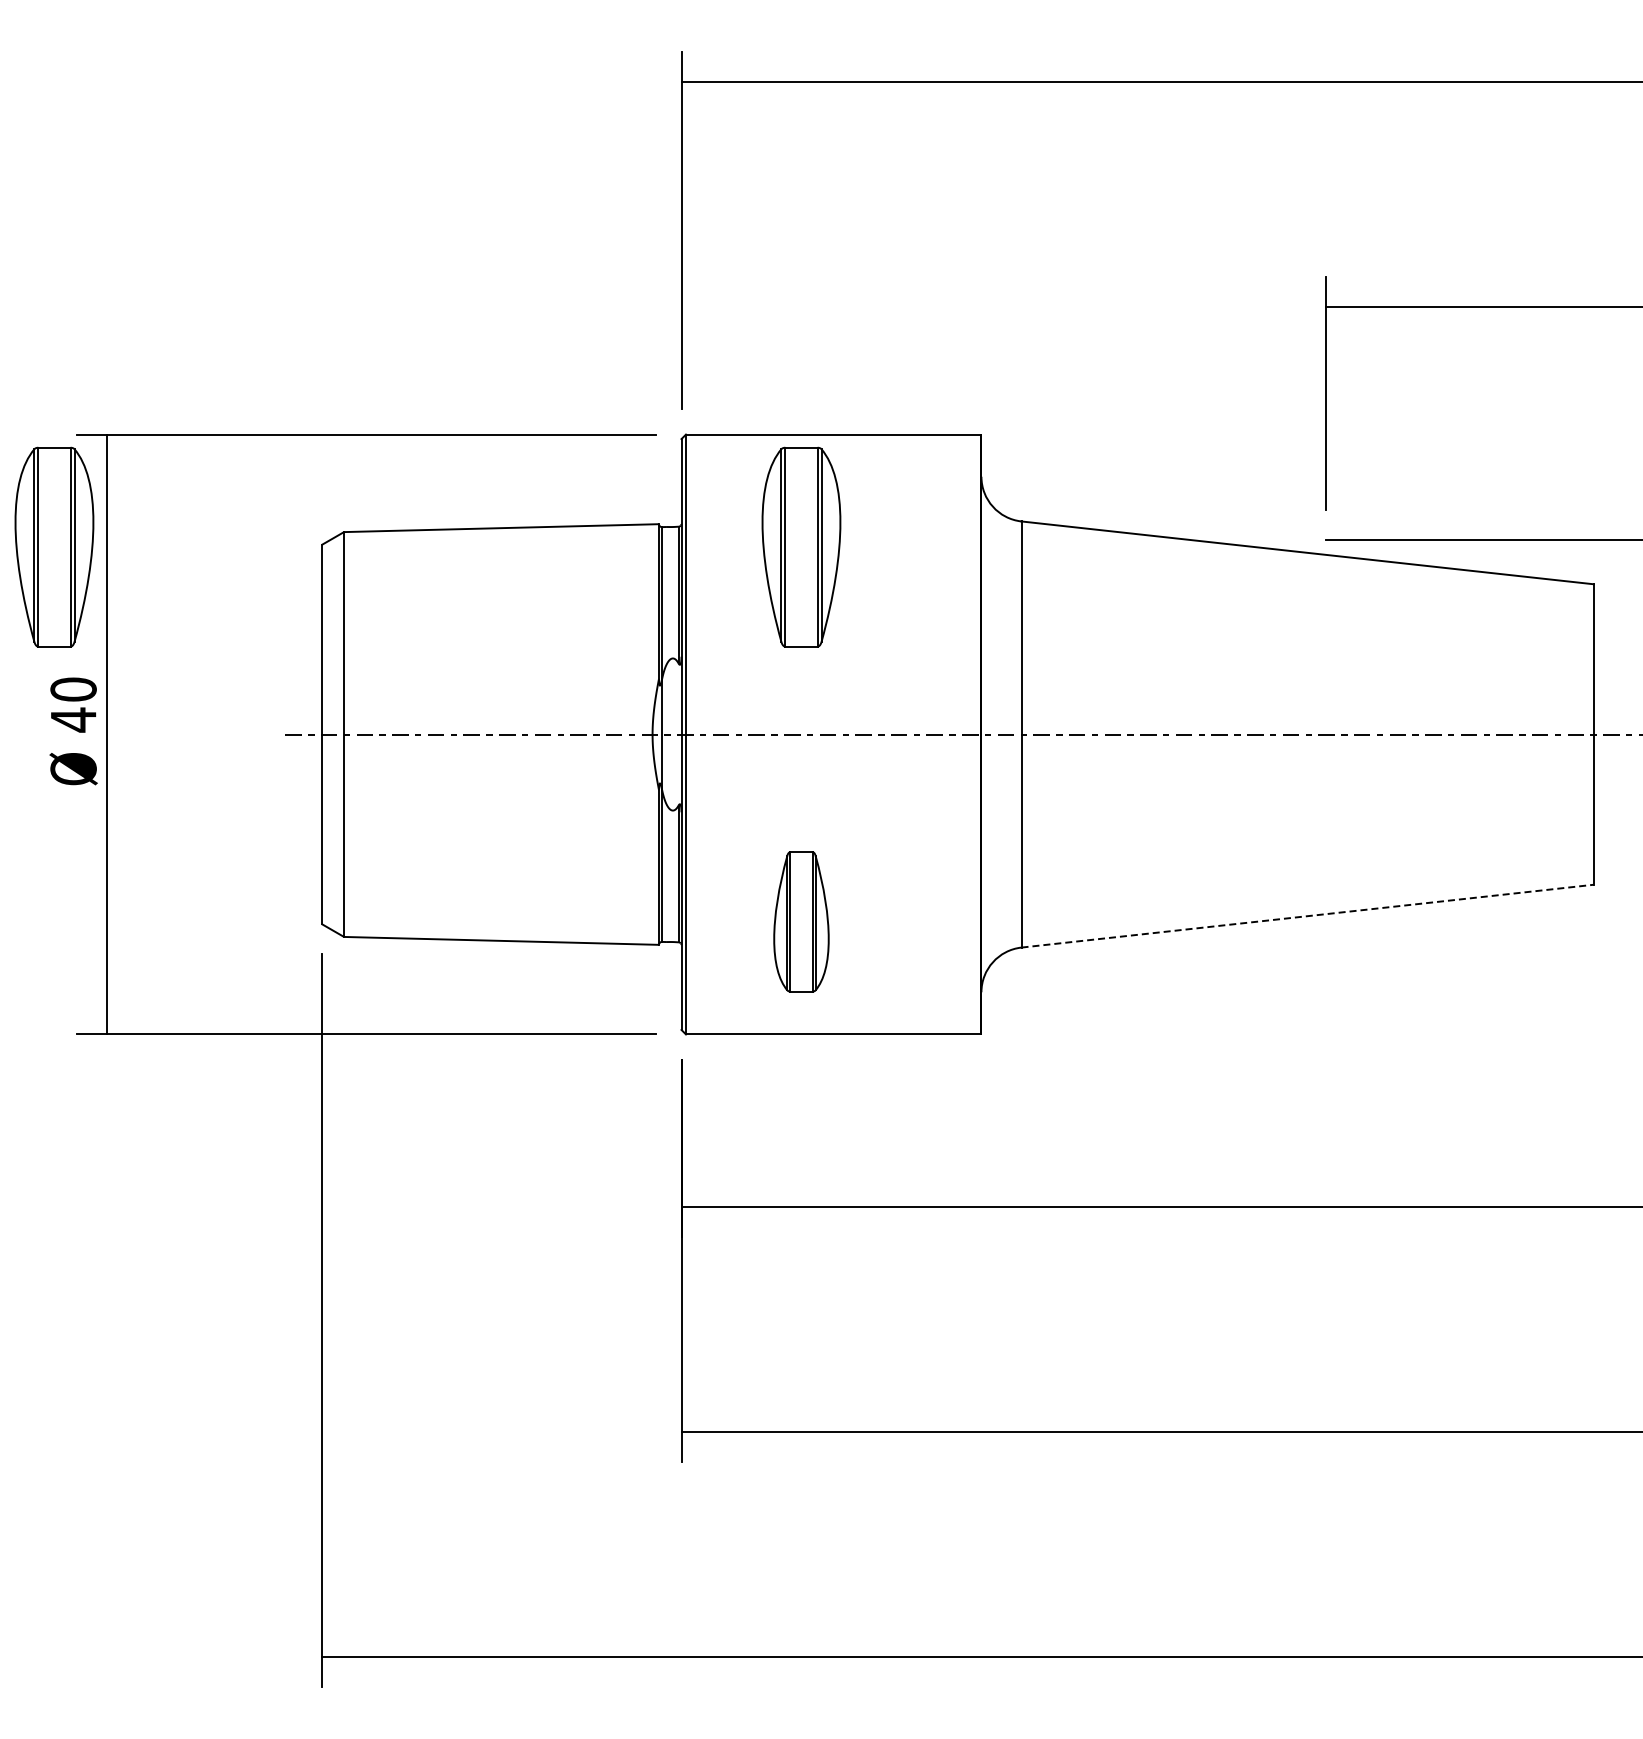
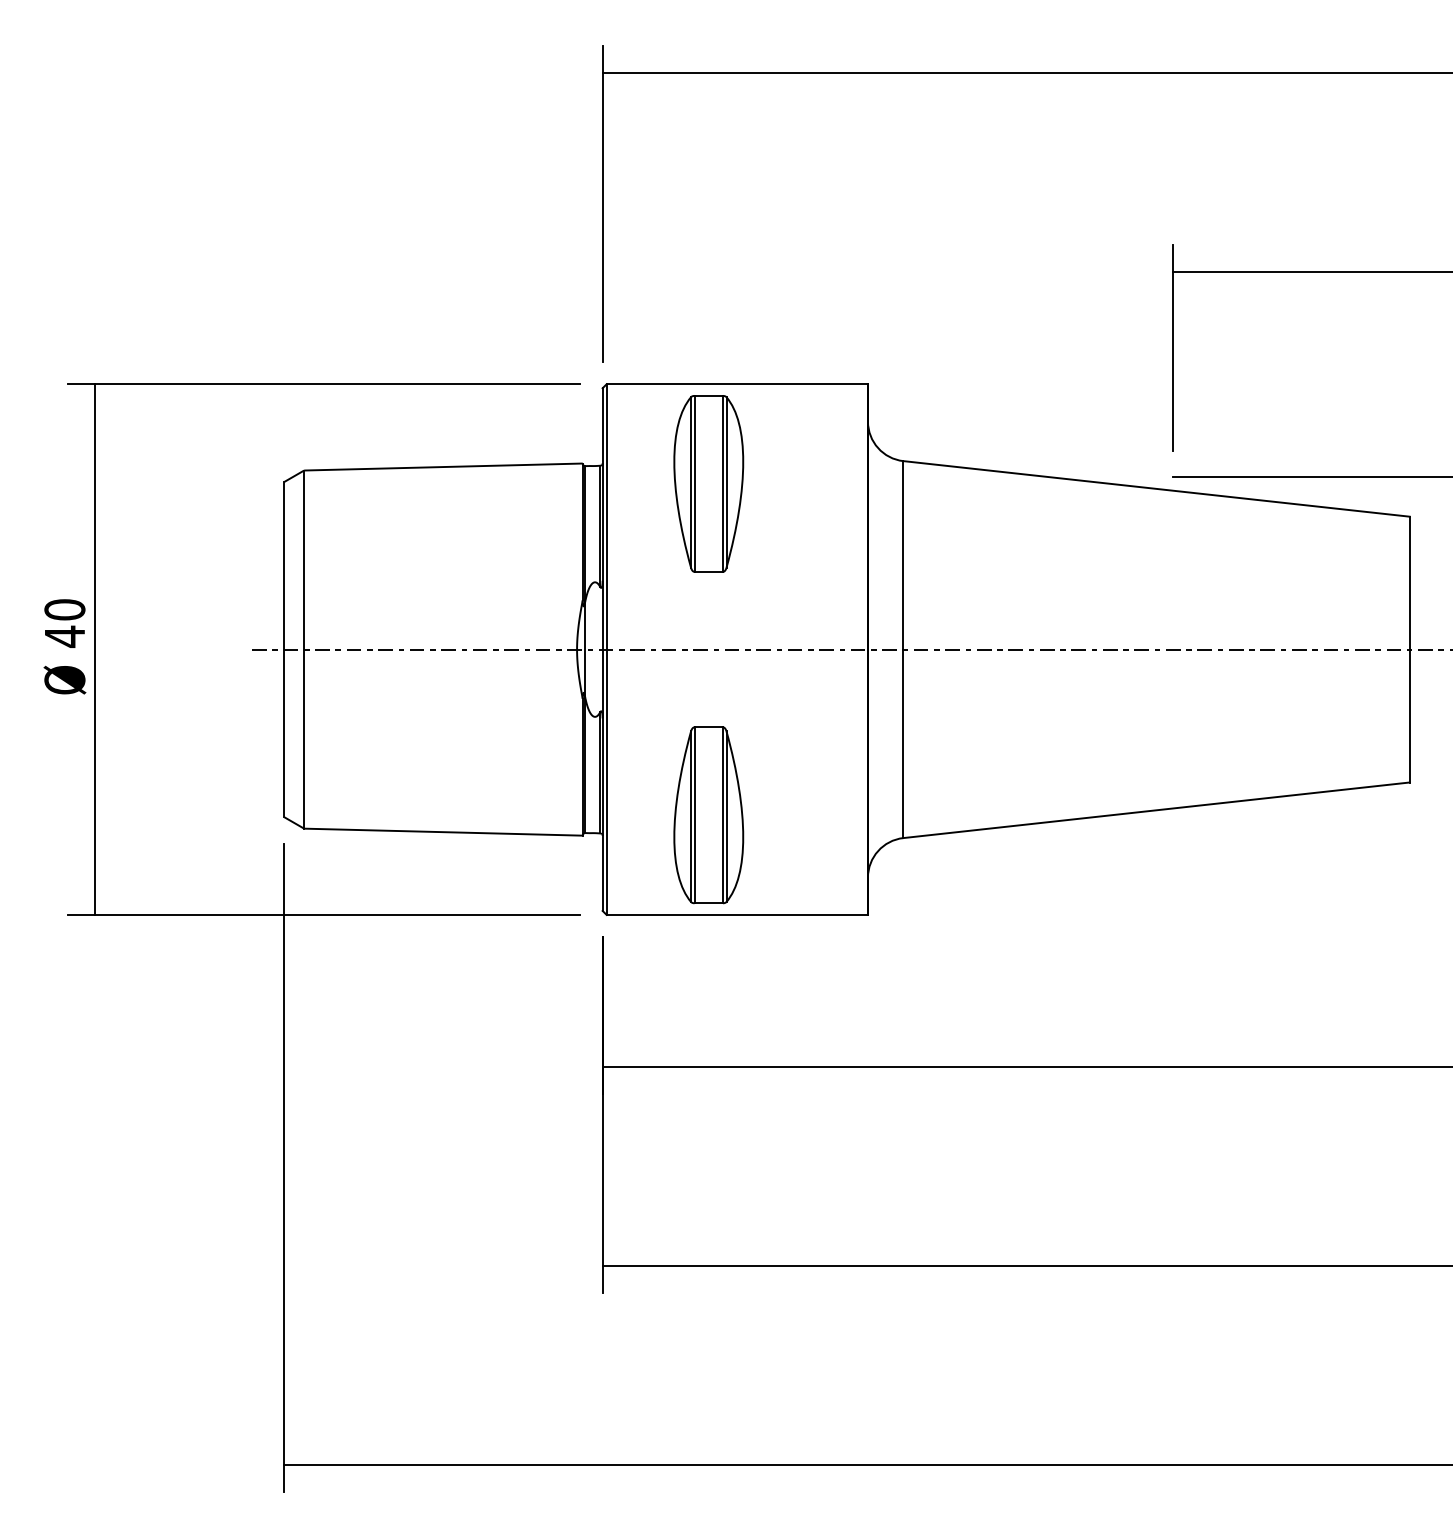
part: (54, 546) -> (48, 483), removed
line: (1307, 916) -> (1156, 810), dashed -> solid
part: (801, 921) -> (708, 814), size x1.43

